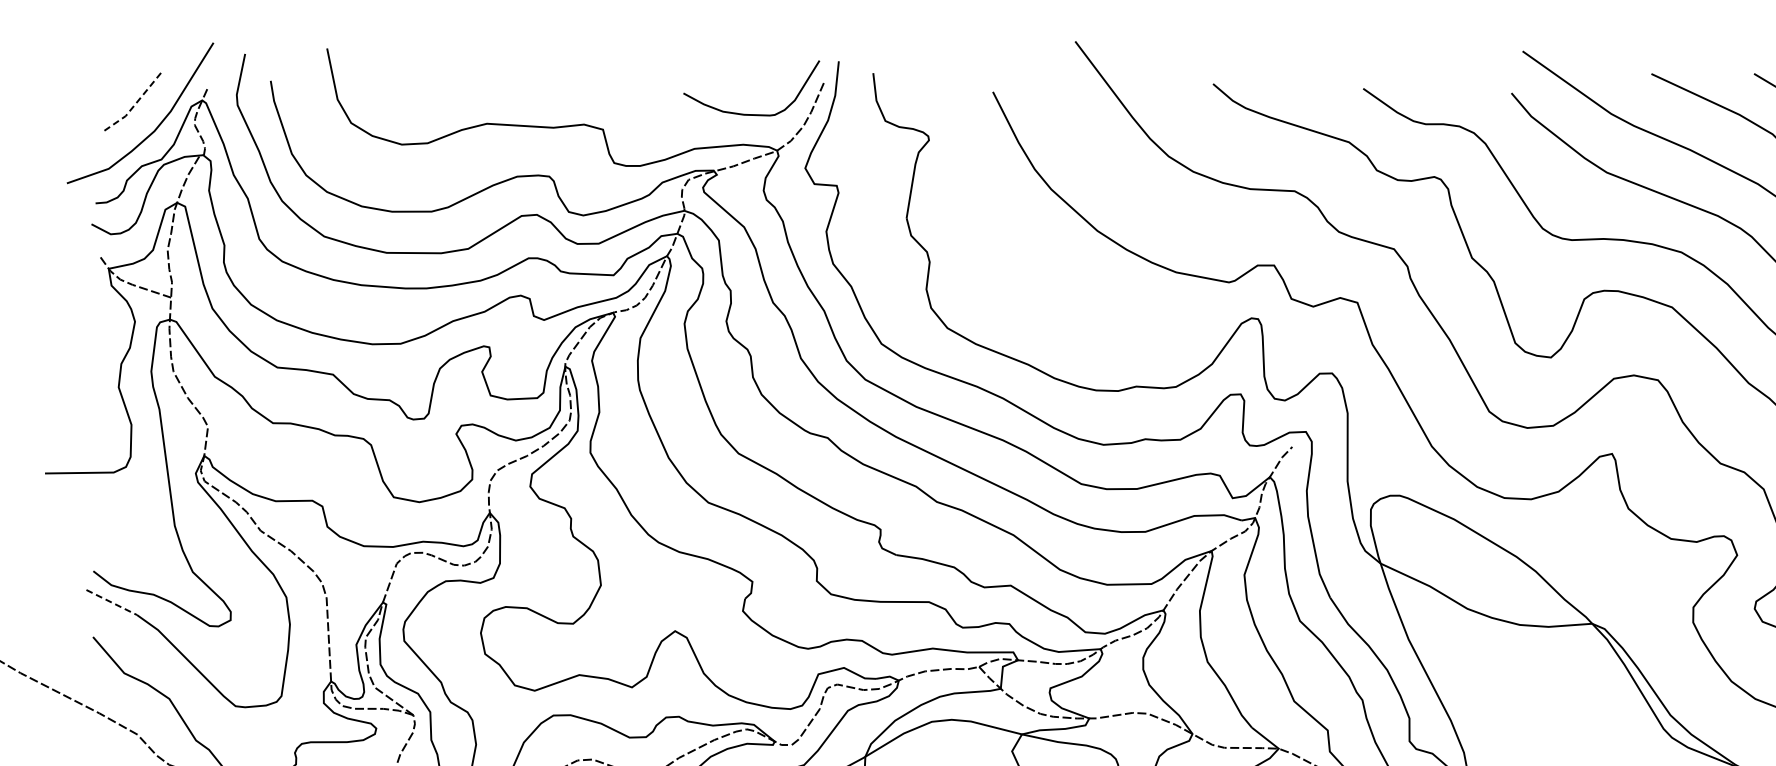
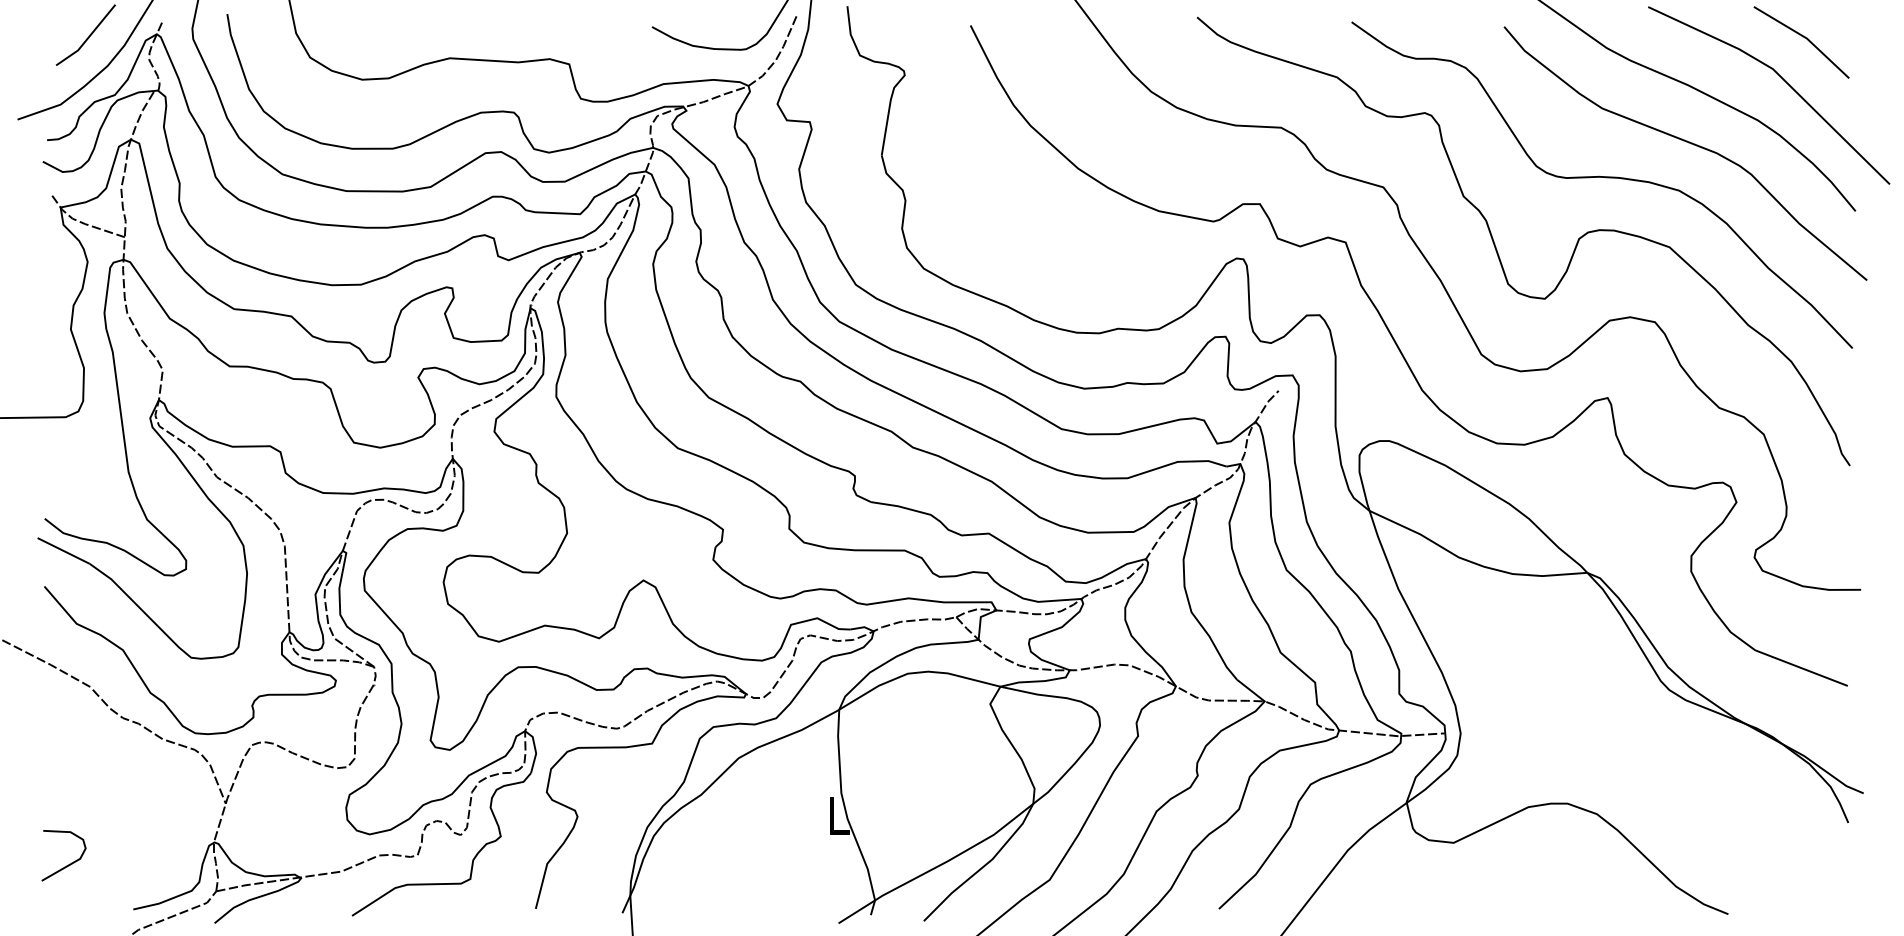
line: (135, 104) -> (88, 38), dashed -> solid
line: (112, 603) -> (64, 551), dashed -> solid

